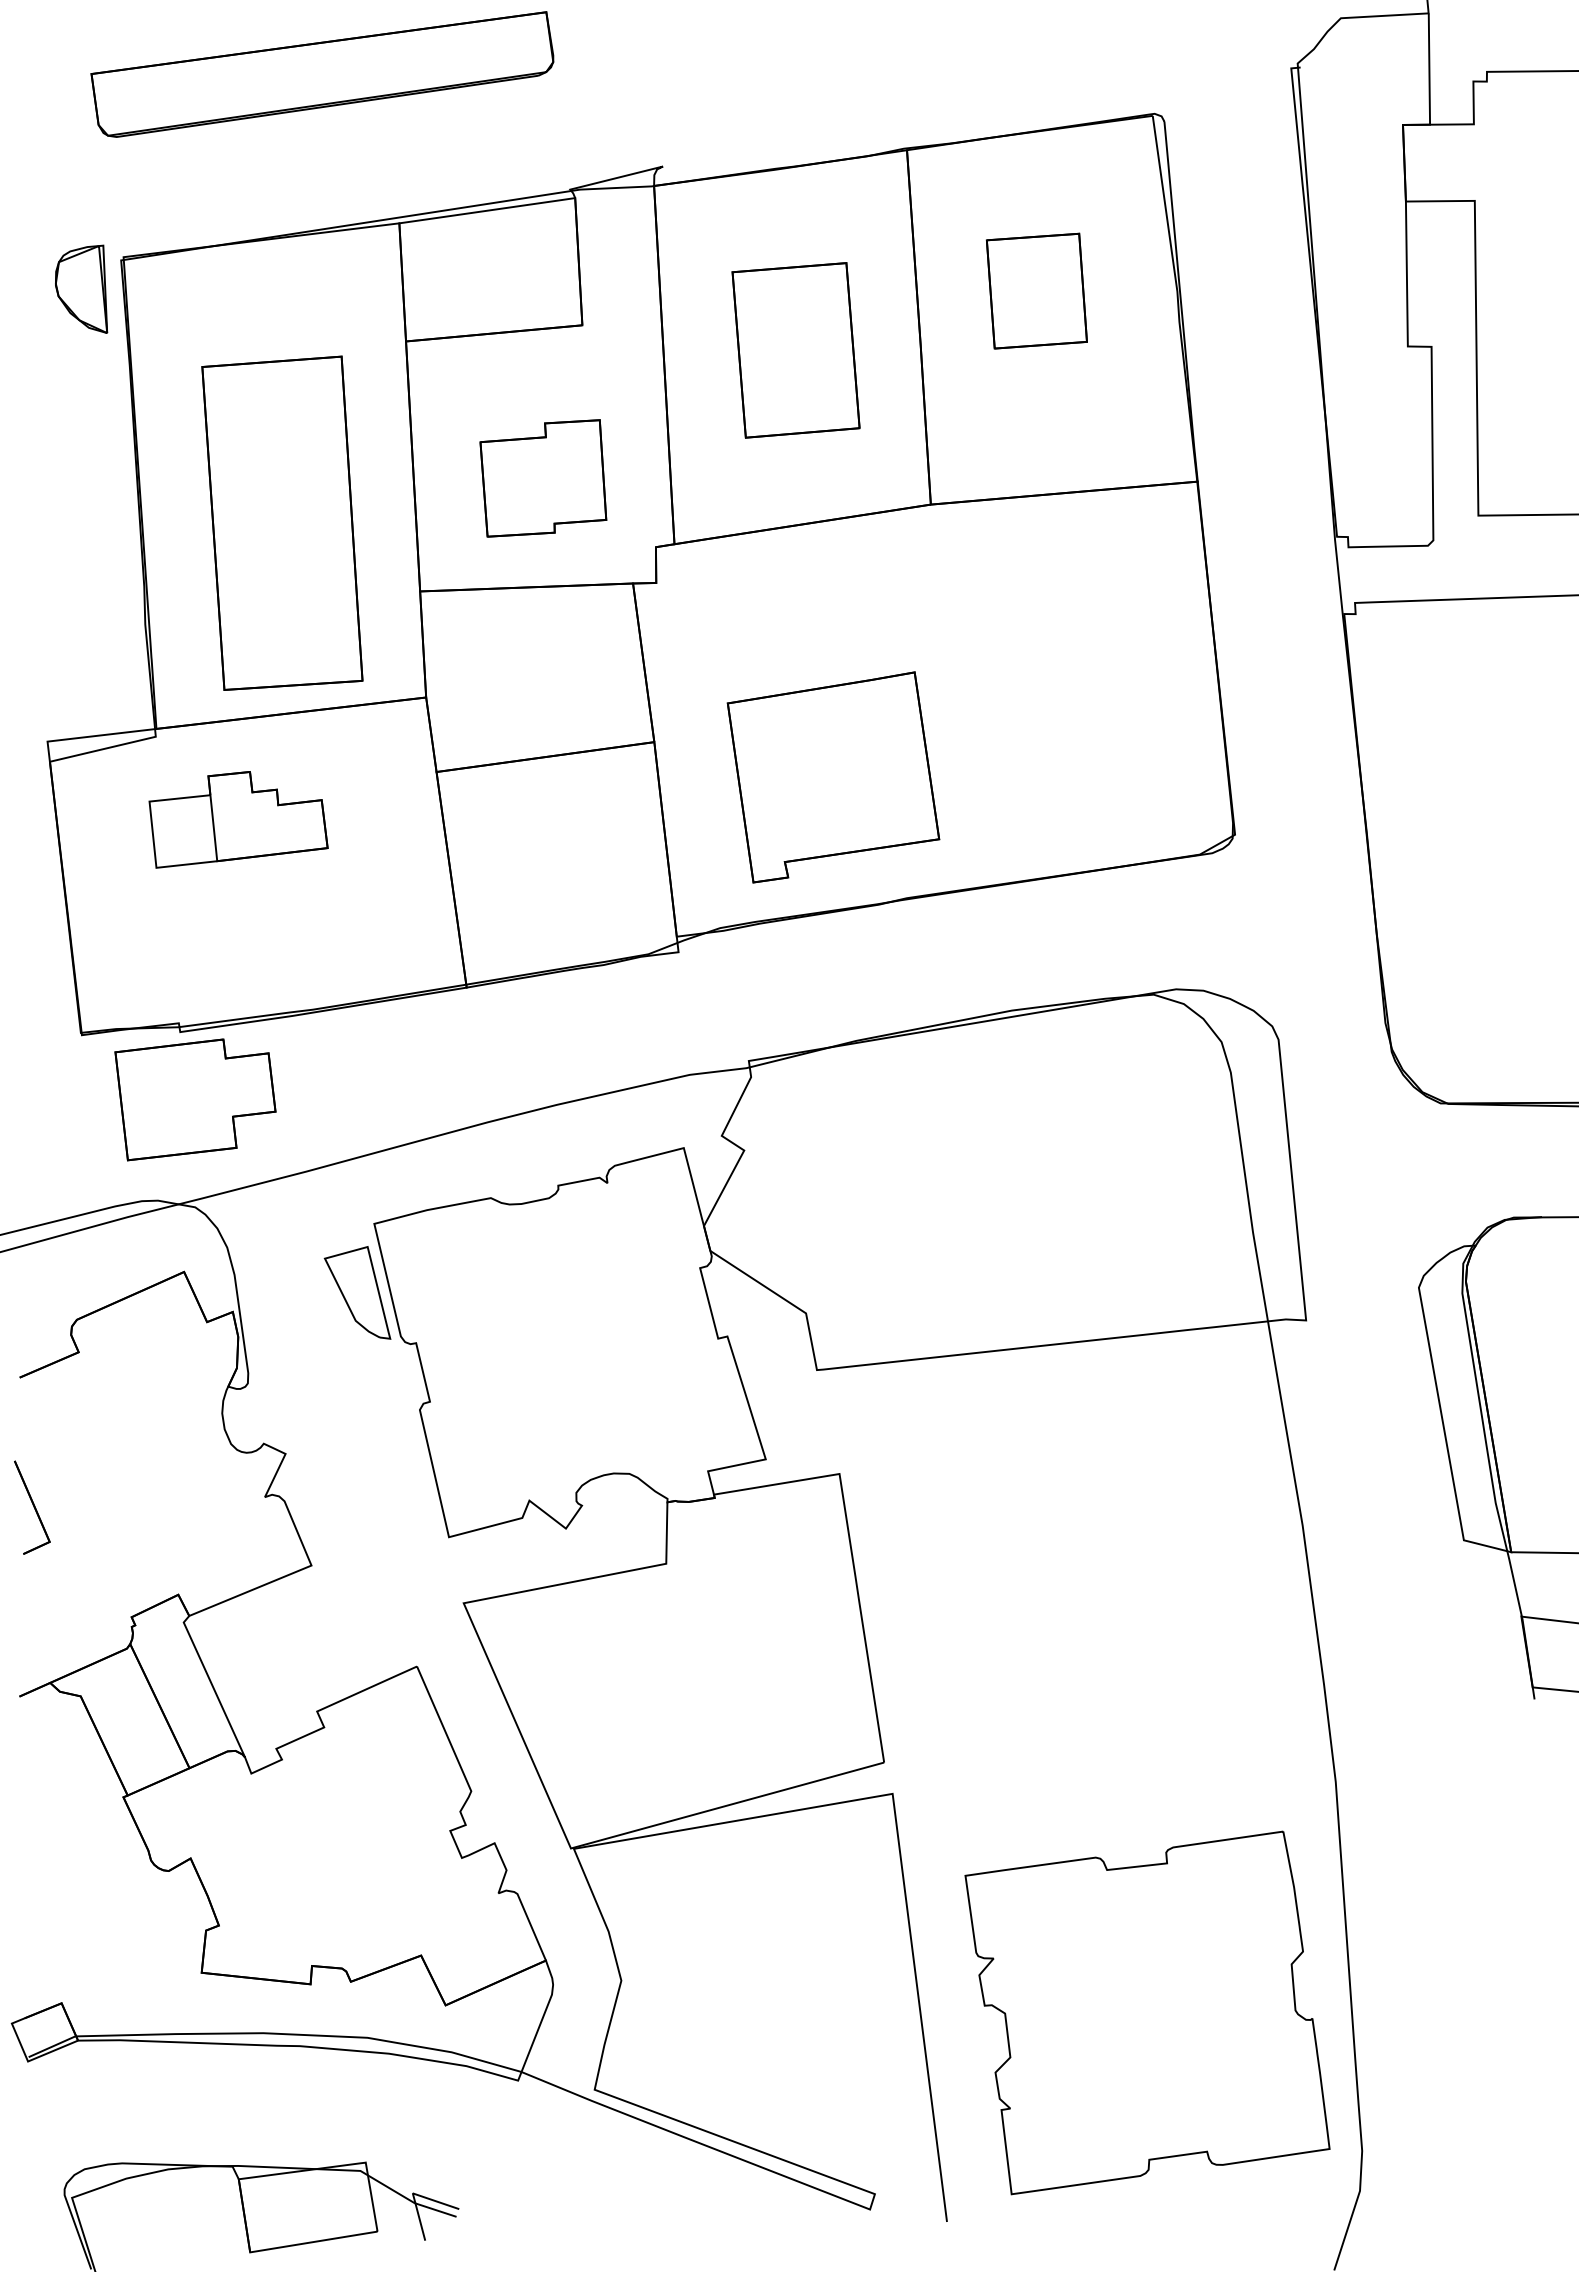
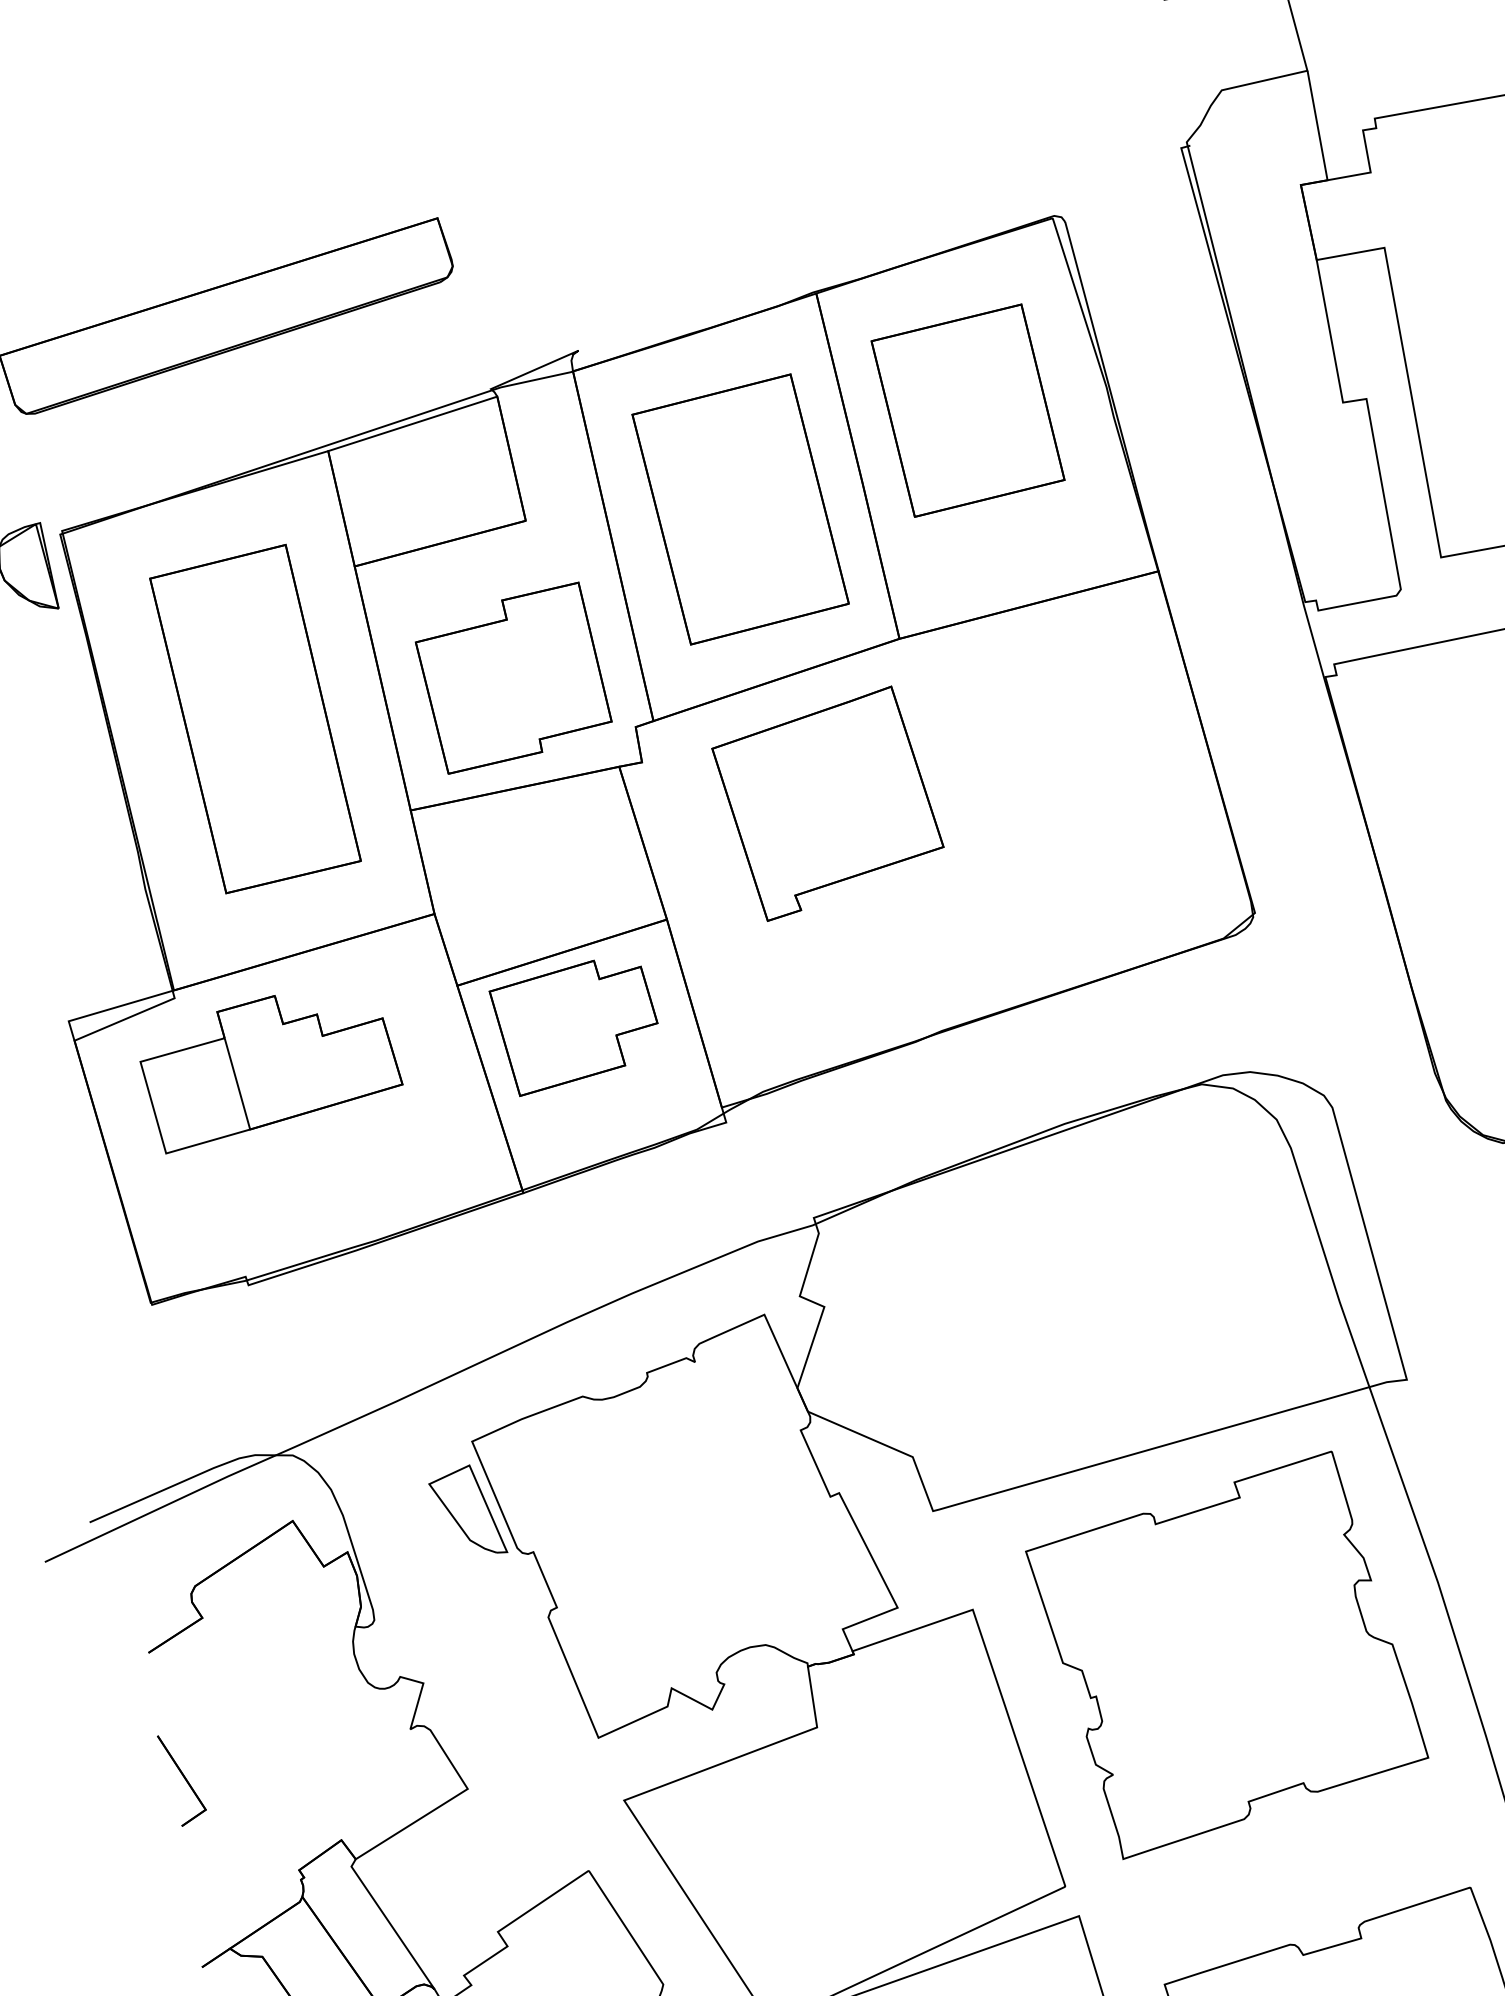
part: (1036, 290) -> (967, 409), size x1.67
part: (795, 350) -> (740, 509), size x1.43
part: (543, 478) -> (513, 678), size x1.43
part: (282, 522) -> (255, 718), moved
part: (833, 777) -> (828, 803), moved
part: (238, 819) -> (270, 1065), size x1.43
part: (195, 1099) -> (576, 1024), moved
part: (1082, 1561) -> (1227, 1655), added

